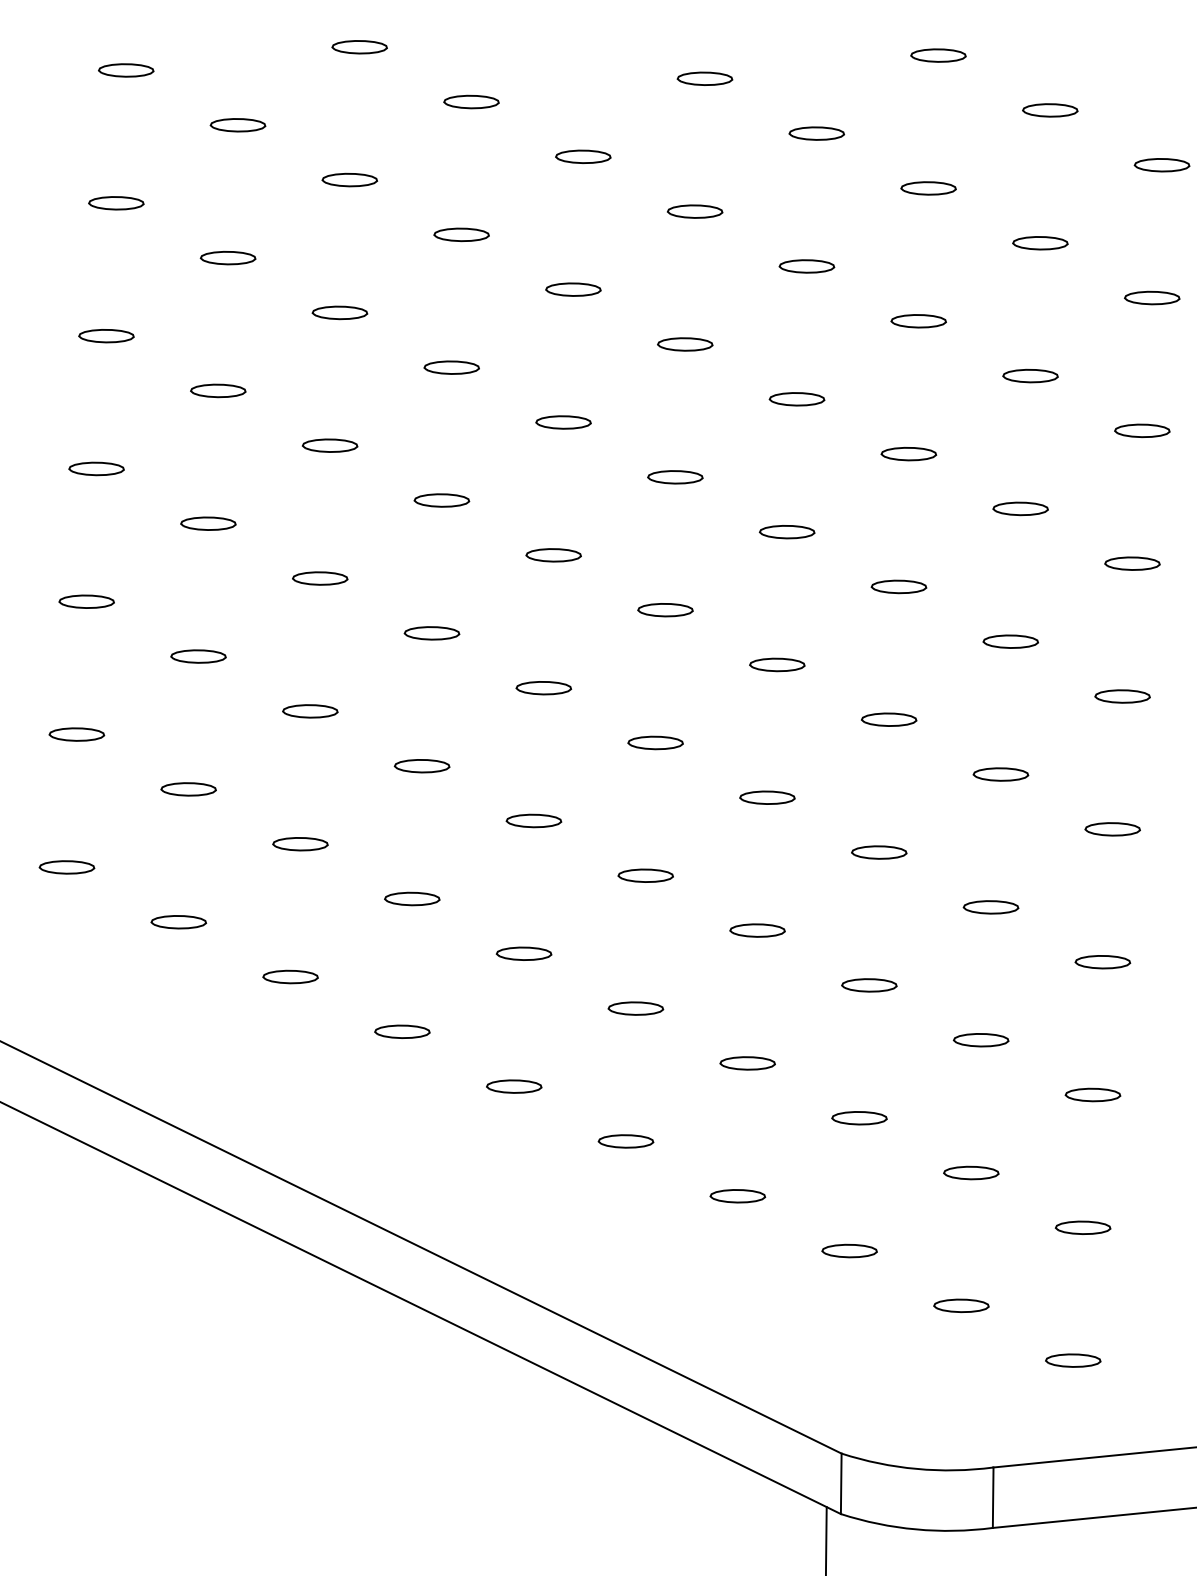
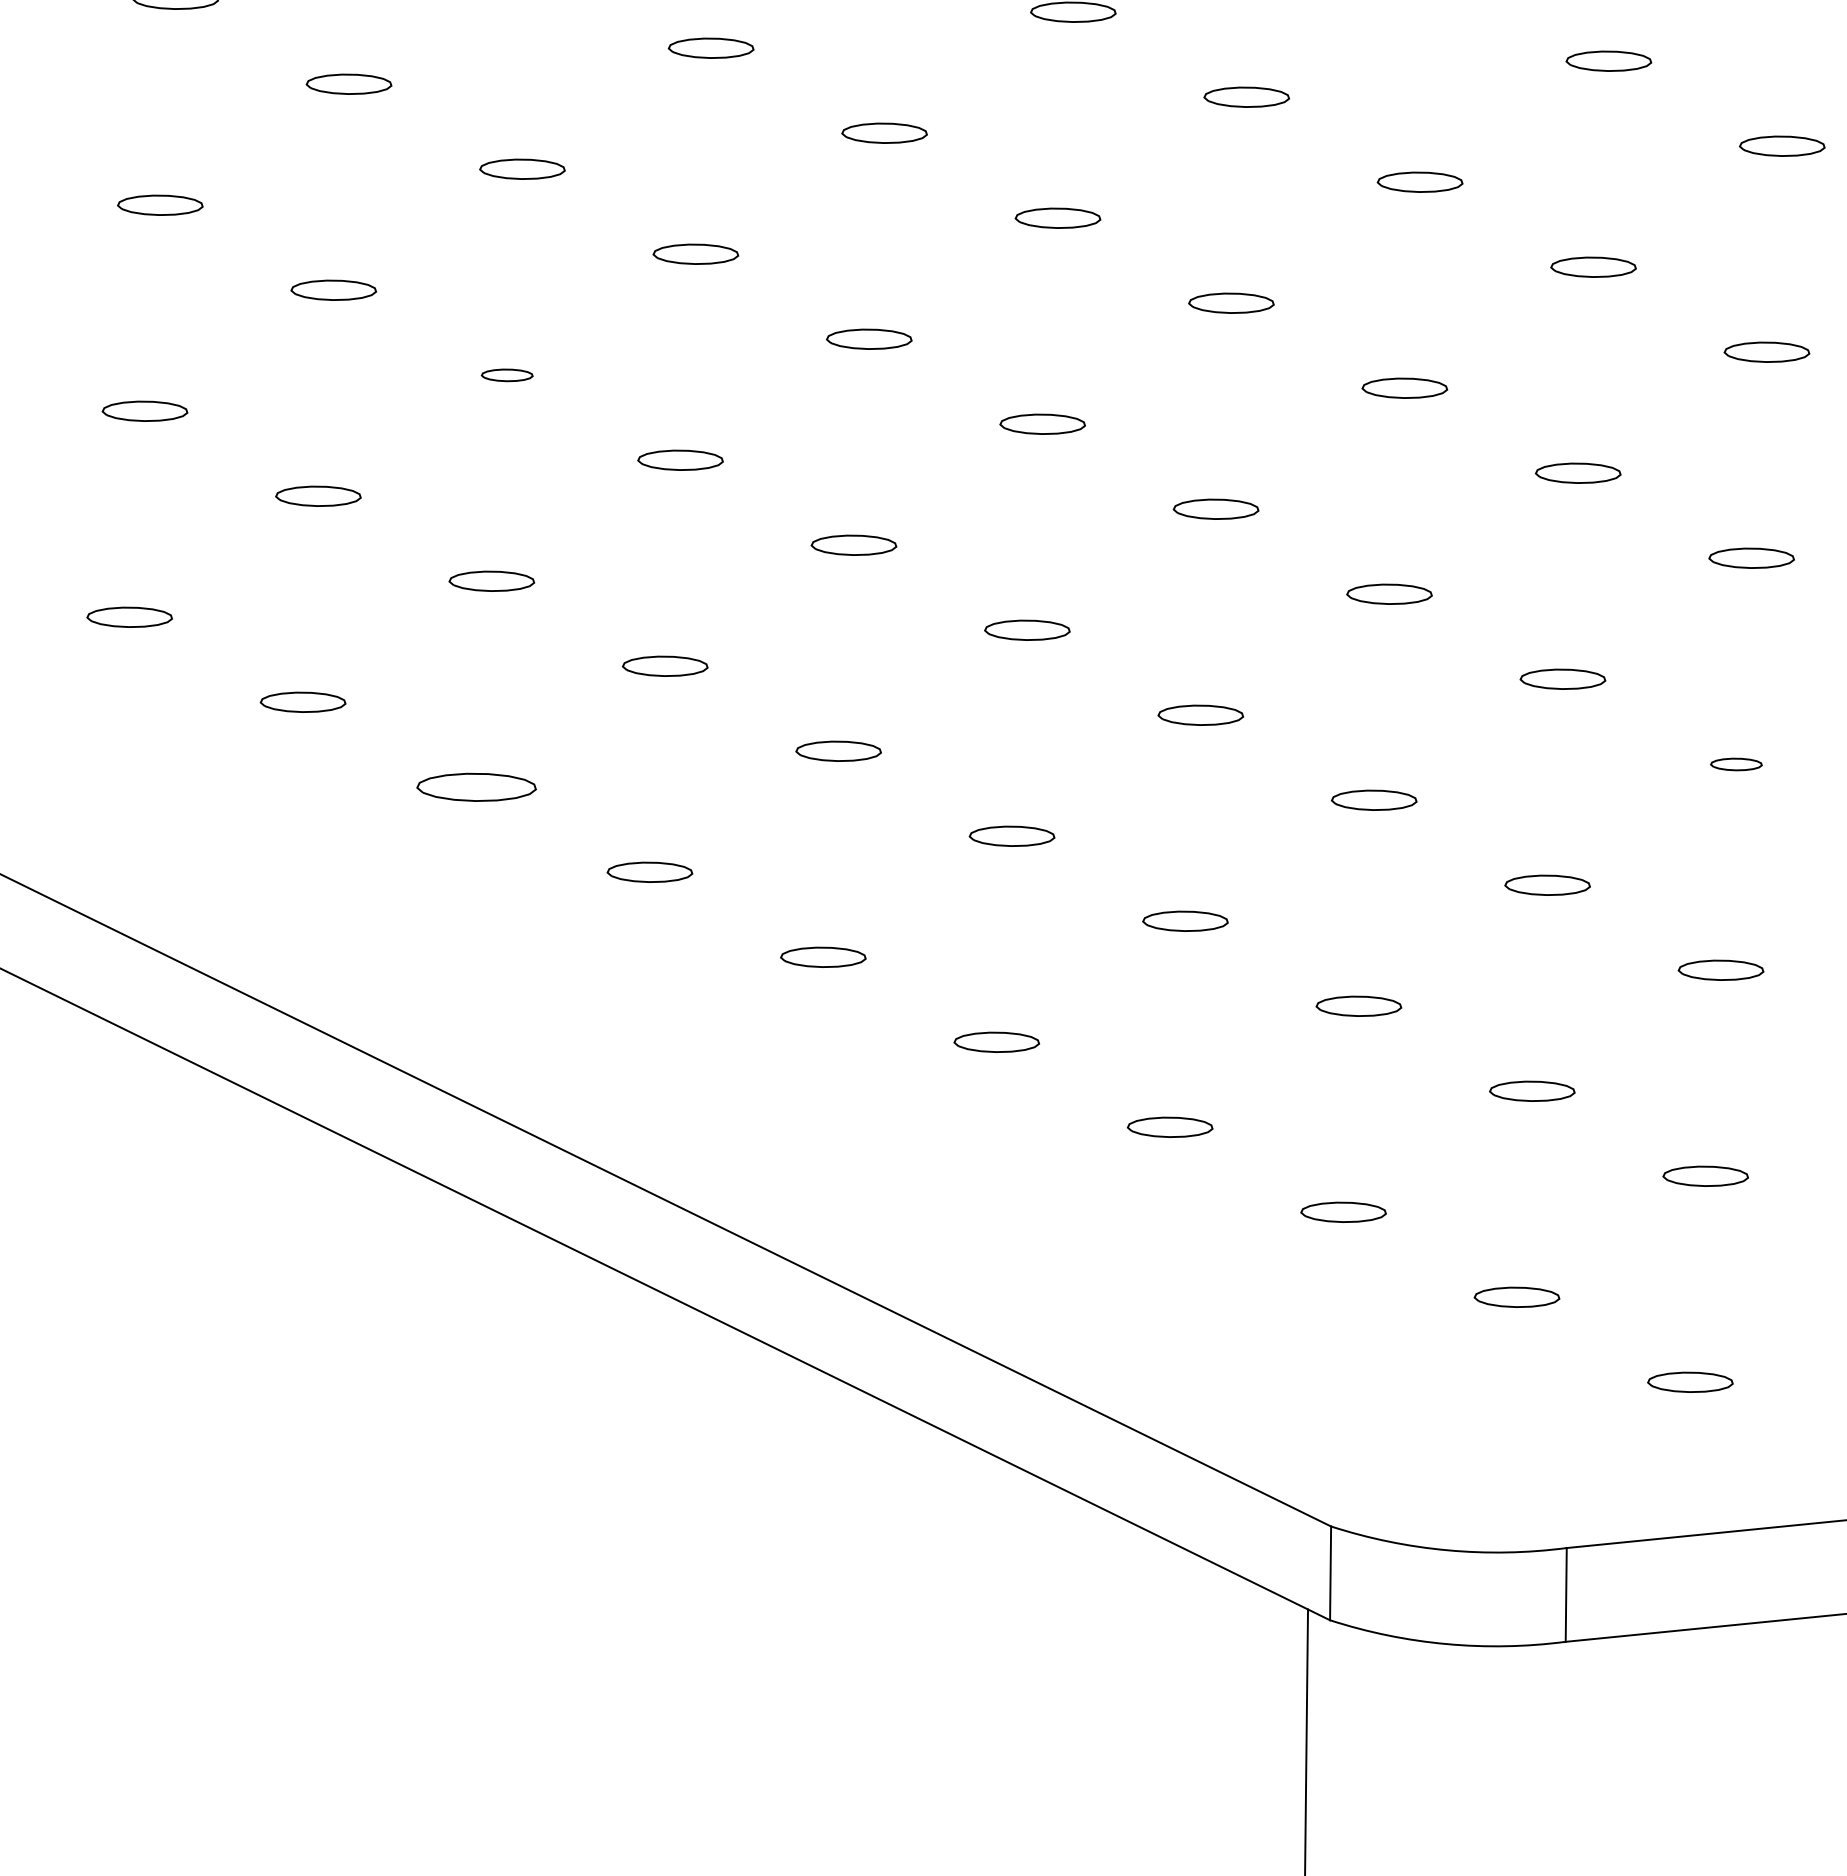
part: (310, 711) -> (507, 375), size x0.6
part: (1102, 962) -> (1735, 764), size x0.6
part: (290, 976) -> (476, 786), size x1.4

